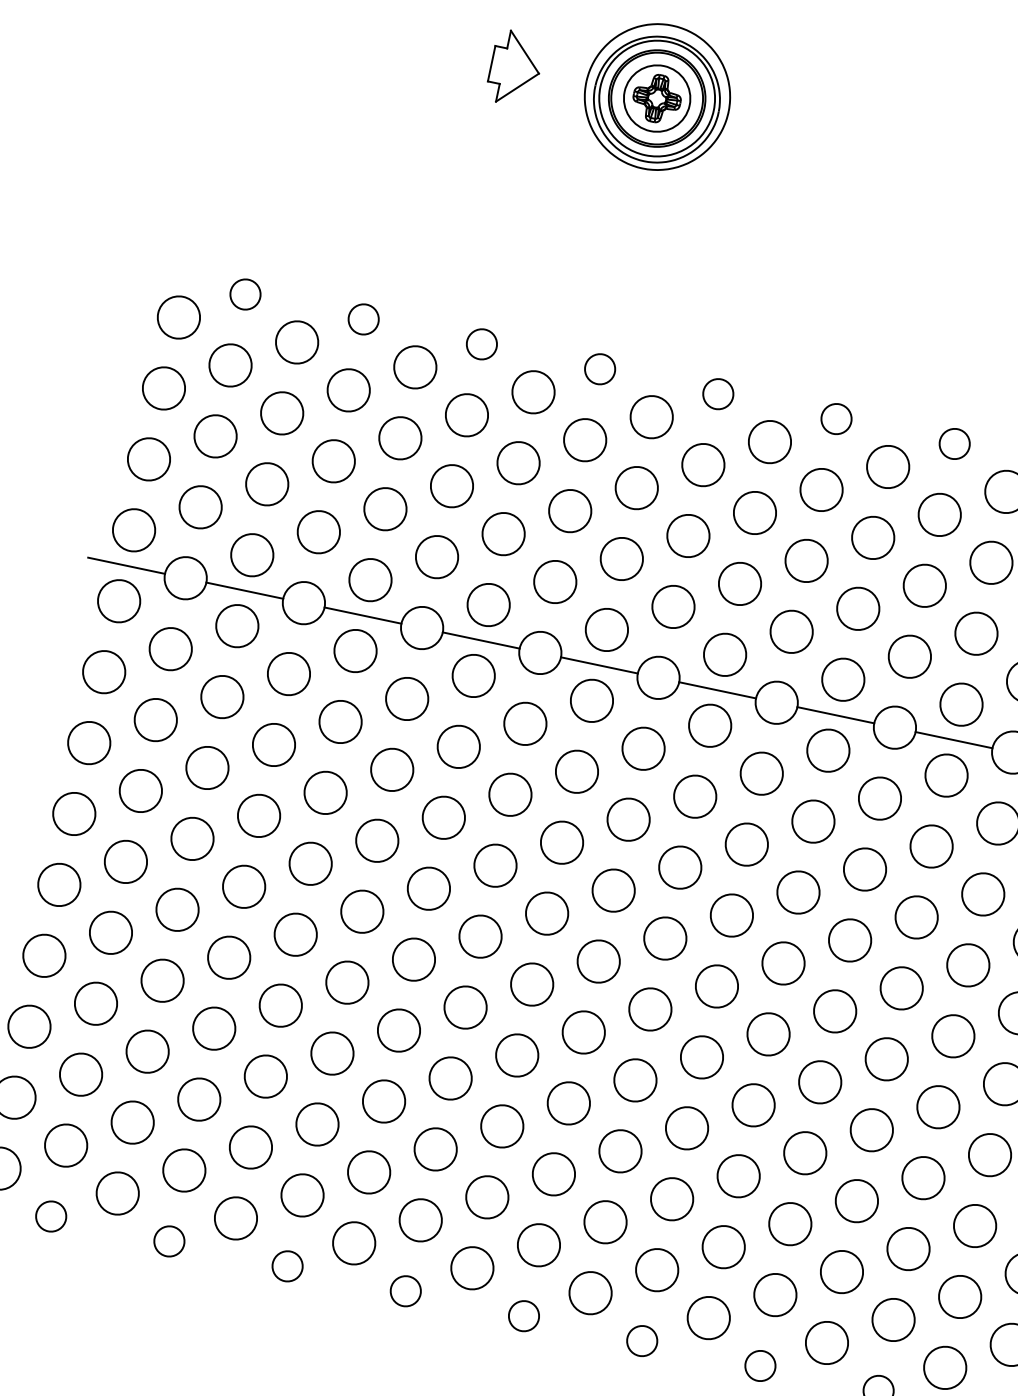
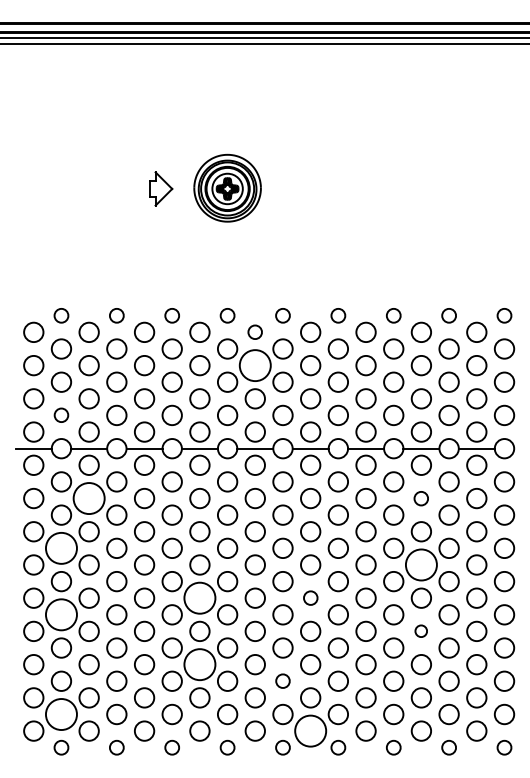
circle: (650, 414) -> (254, 331), size x0.7
circle: (637, 487) -> (255, 365), size x1.6
circle: (201, 505) -> (61, 414), size x0.7
circle: (220, 696) -> (88, 498), size x1.6
circle: (140, 791) -> (61, 548), size x1.6
circle: (929, 846) -> (420, 498), size x0.7
circle: (111, 932) -> (61, 614), size x1.6
circle: (413, 957) -> (199, 597), size x1.6
circle: (902, 987) -> (421, 564), size x1.6
circle: (650, 1007) -> (310, 597), size x0.7
circle: (383, 1100) -> (199, 664), size x1.6
circle: (870, 1127) -> (420, 630), size x0.6
circle: (66, 1145) -> (61, 714), size x1.6
circle: (553, 1172) -> (282, 680), size x0.7
circle: (590, 1291) -> (310, 730), size x1.6

